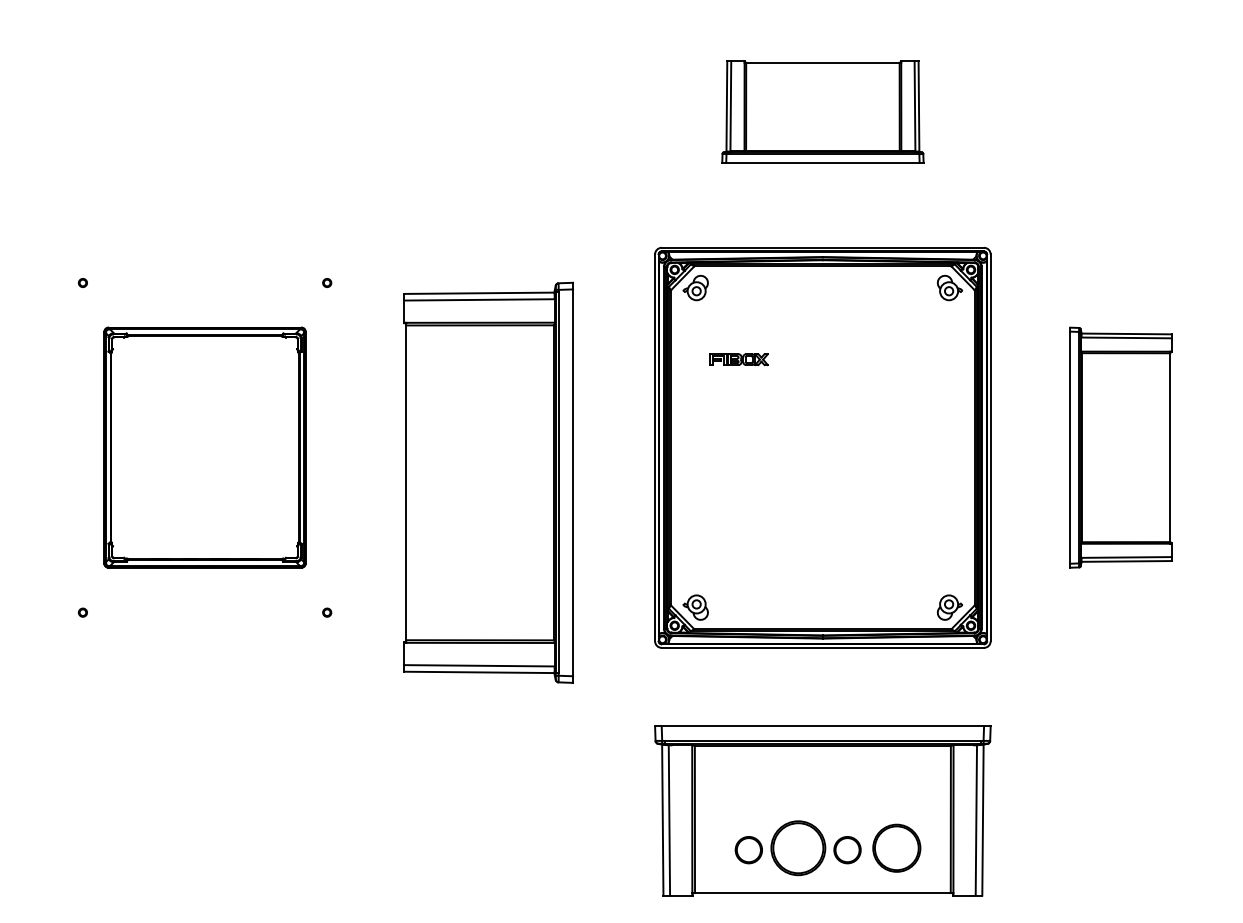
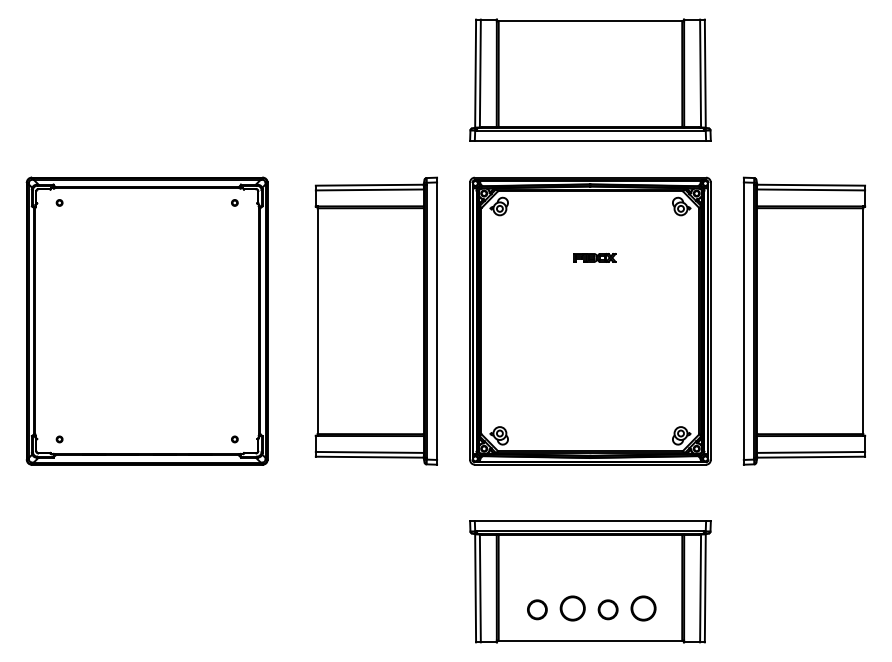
part: (822, 111) -> (590, 79), size x1.67
part: (738, 359) -> (594, 257), moved
part: (204, 447) -> (146, 320), size x1.67
part: (1120, 447) -> (803, 320), size x1.67
part: (488, 482) -> (376, 320), moved
part: (797, 848) -> (572, 608), size x0.62
part: (896, 848) -> (643, 608), size x0.71

